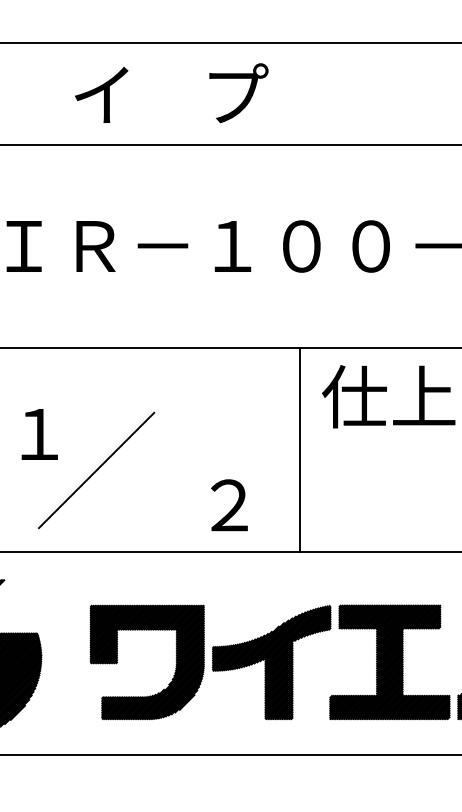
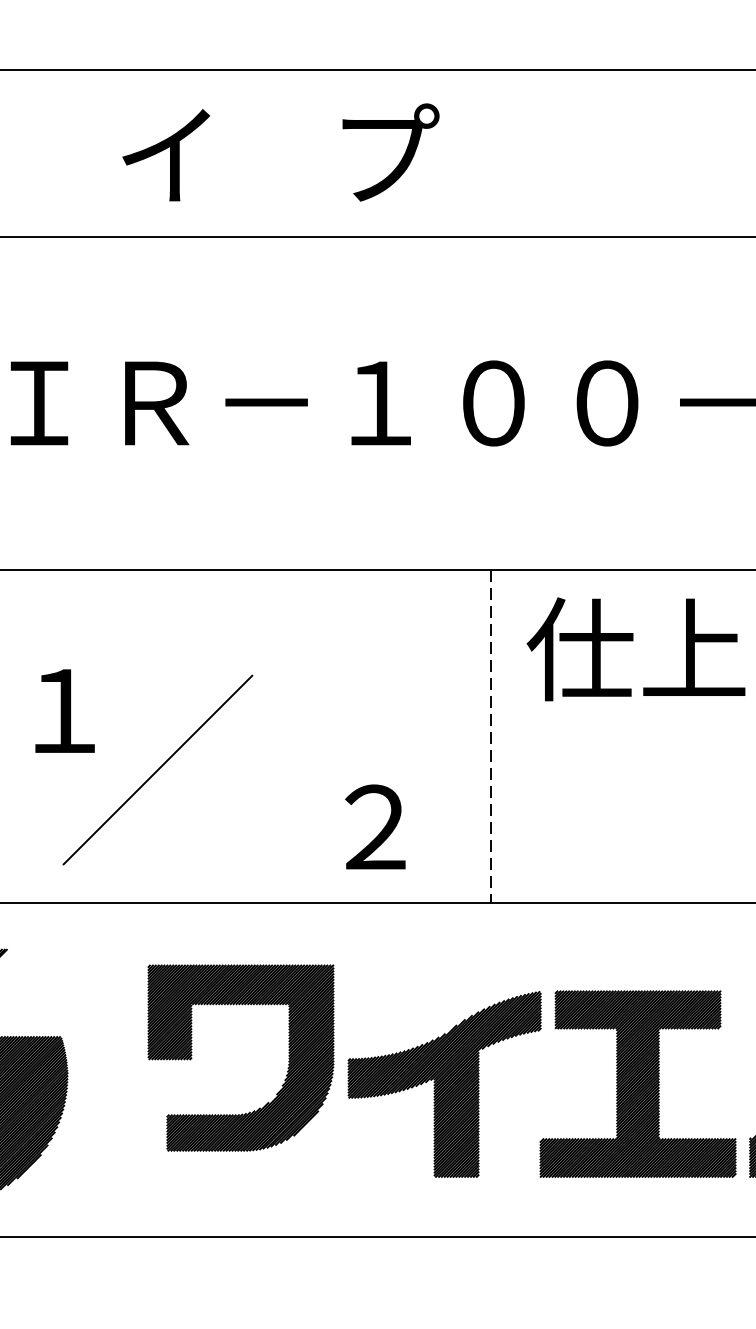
line: (300, 450) -> (491, 737), solid -> dashed
part: (117, 662) -> (192, 1058), moved

